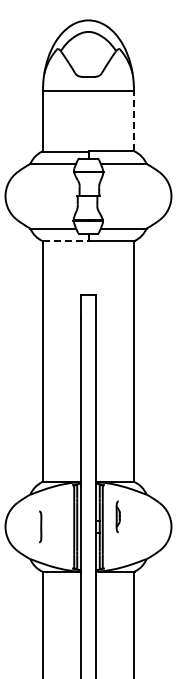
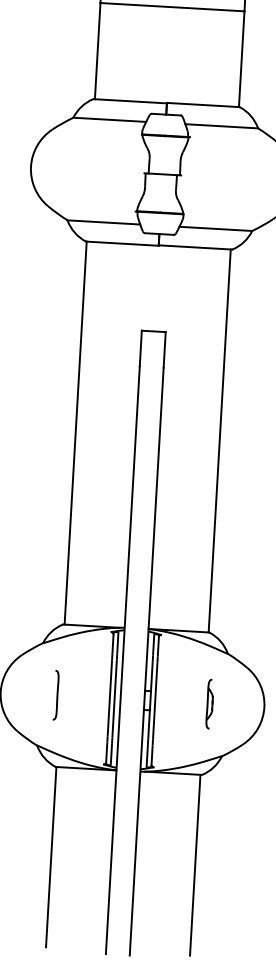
line: (133, 120) -> (241, 58), dashed -> solid
line: (65, 241) -> (122, 244), dashed -> solid
part: (117, 516) -> (208, 703), moved

